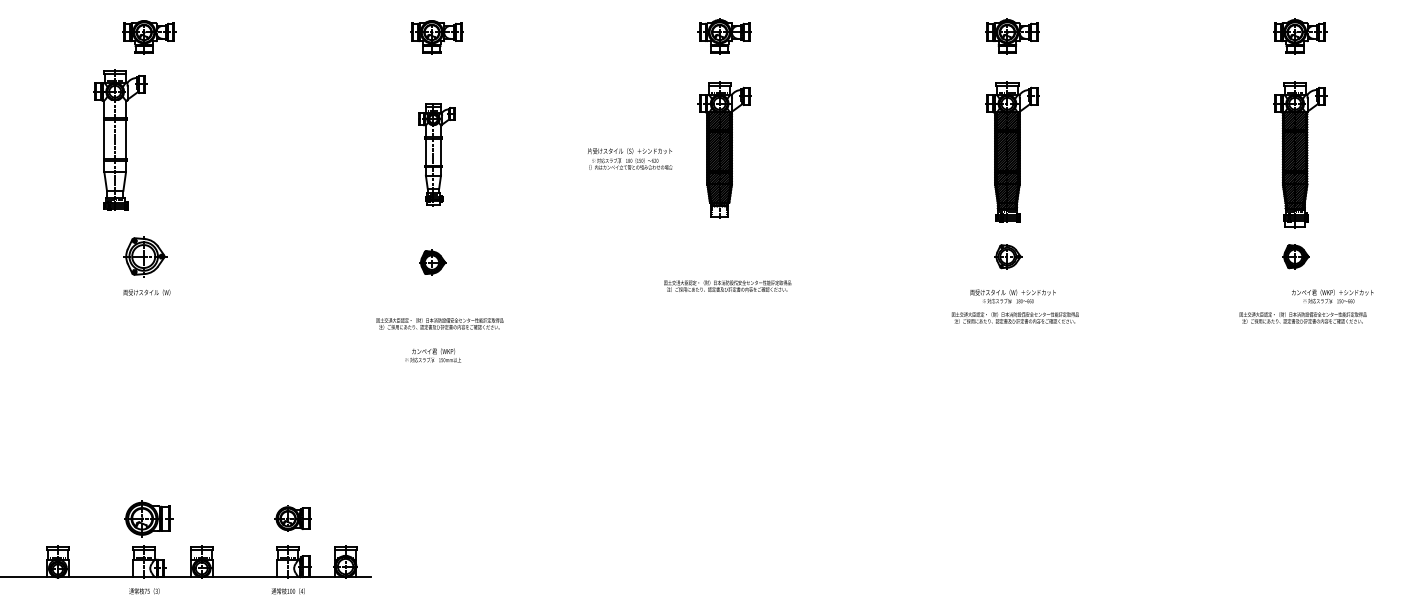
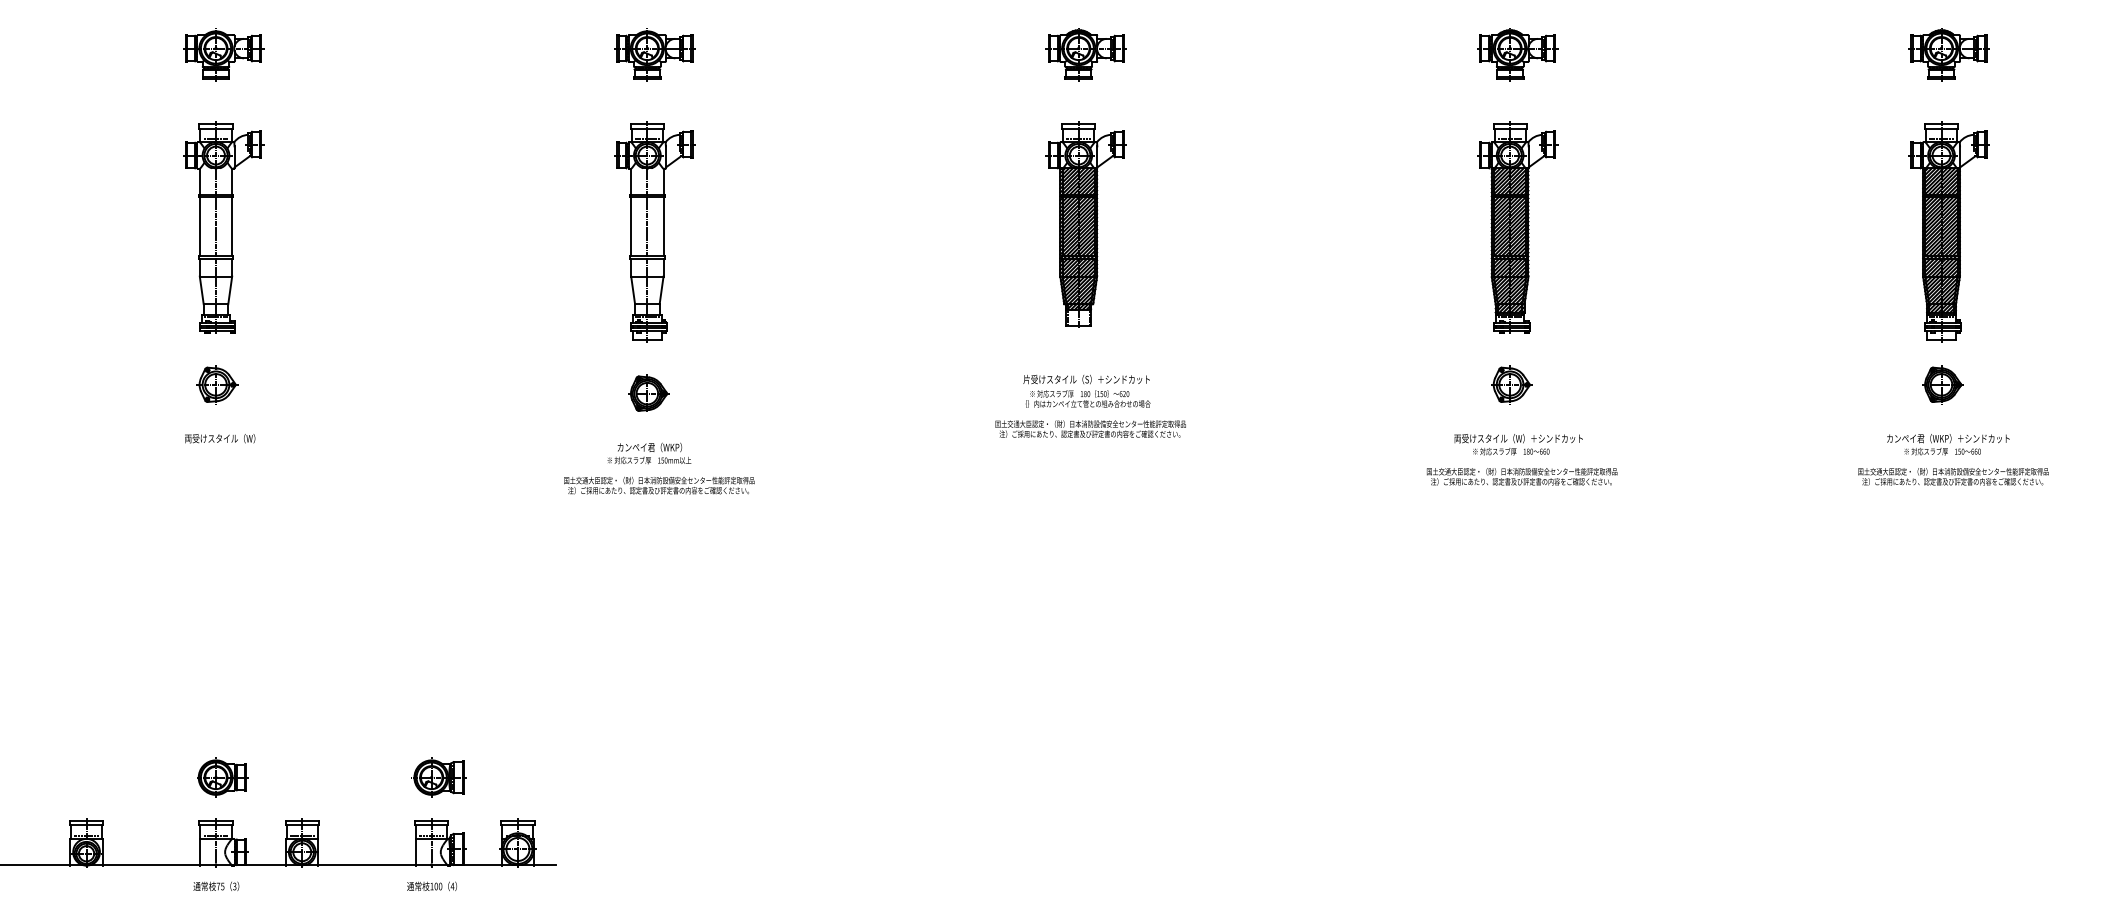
part: (120, 139) -> (223, 227), moved
part: (436, 154) -> (654, 231), size x1.43
text: (630, 158) -> (1087, 390), moved
part: (144, 256) -> (216, 384), size x0.62
text: (1332, 296) -> (1948, 444), moved
text: (432, 355) -> (648, 453), moved
part: (148, 518) -> (222, 777), size x0.71

